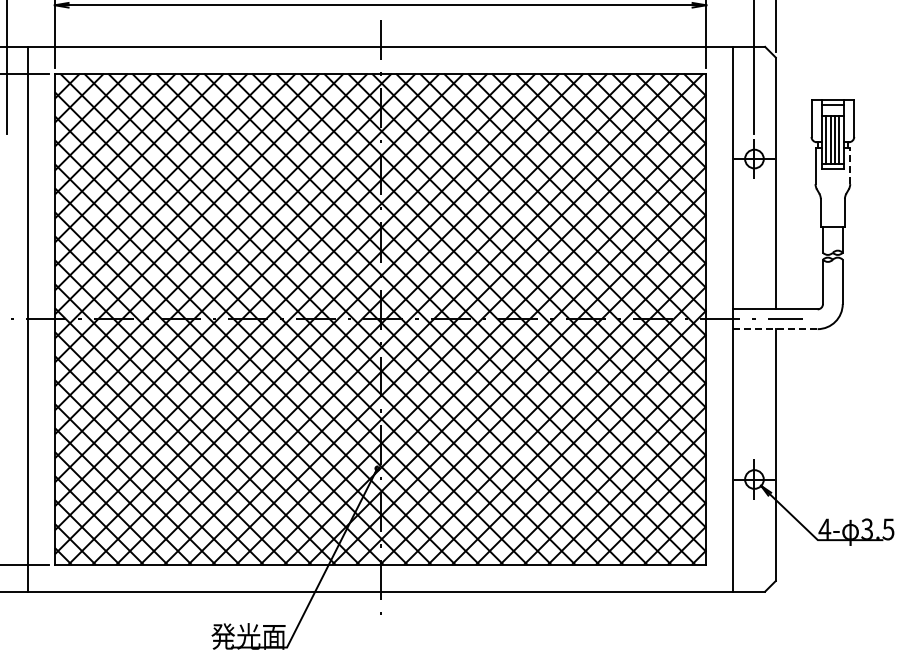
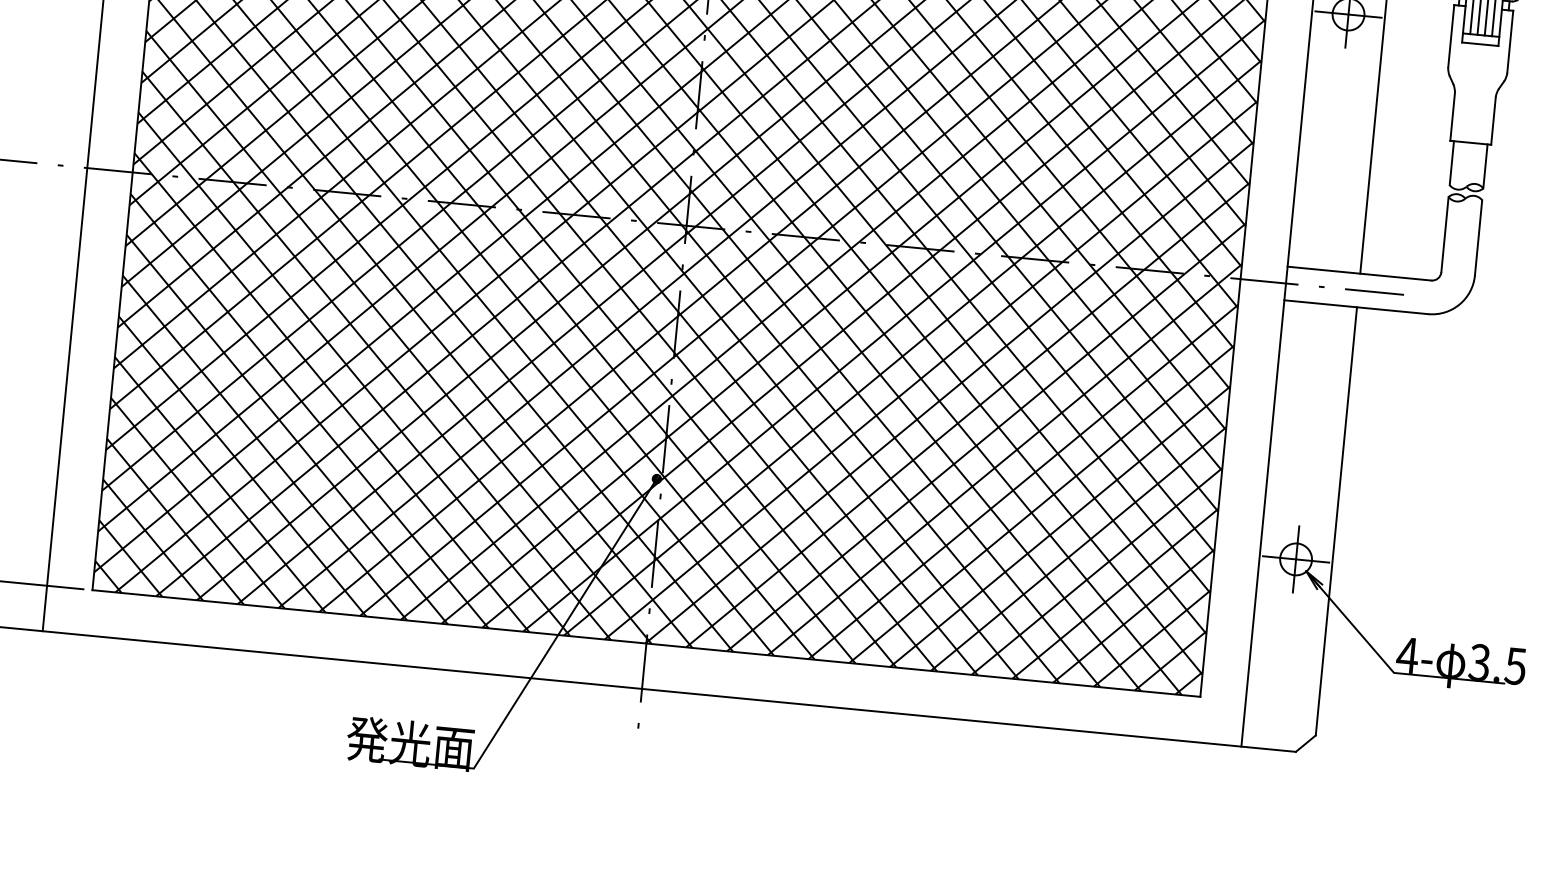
line: (850, 165) -> (1510, 41), dashed -> solid
line: (775, 329) -> (1356, 307), dashed -> solid

